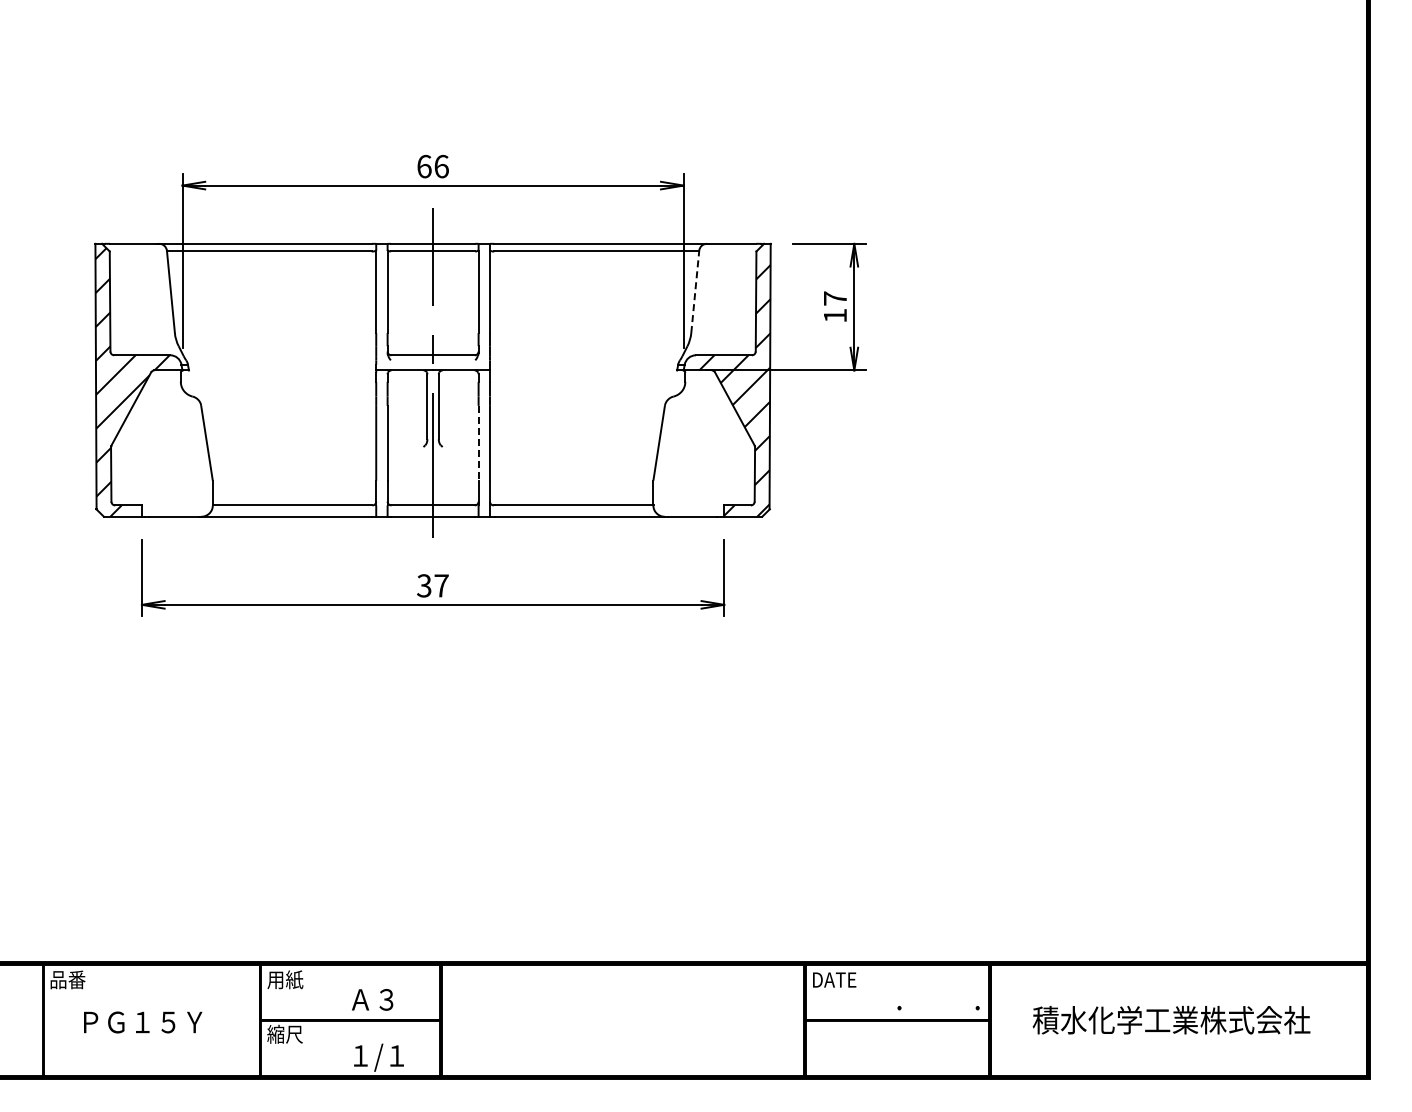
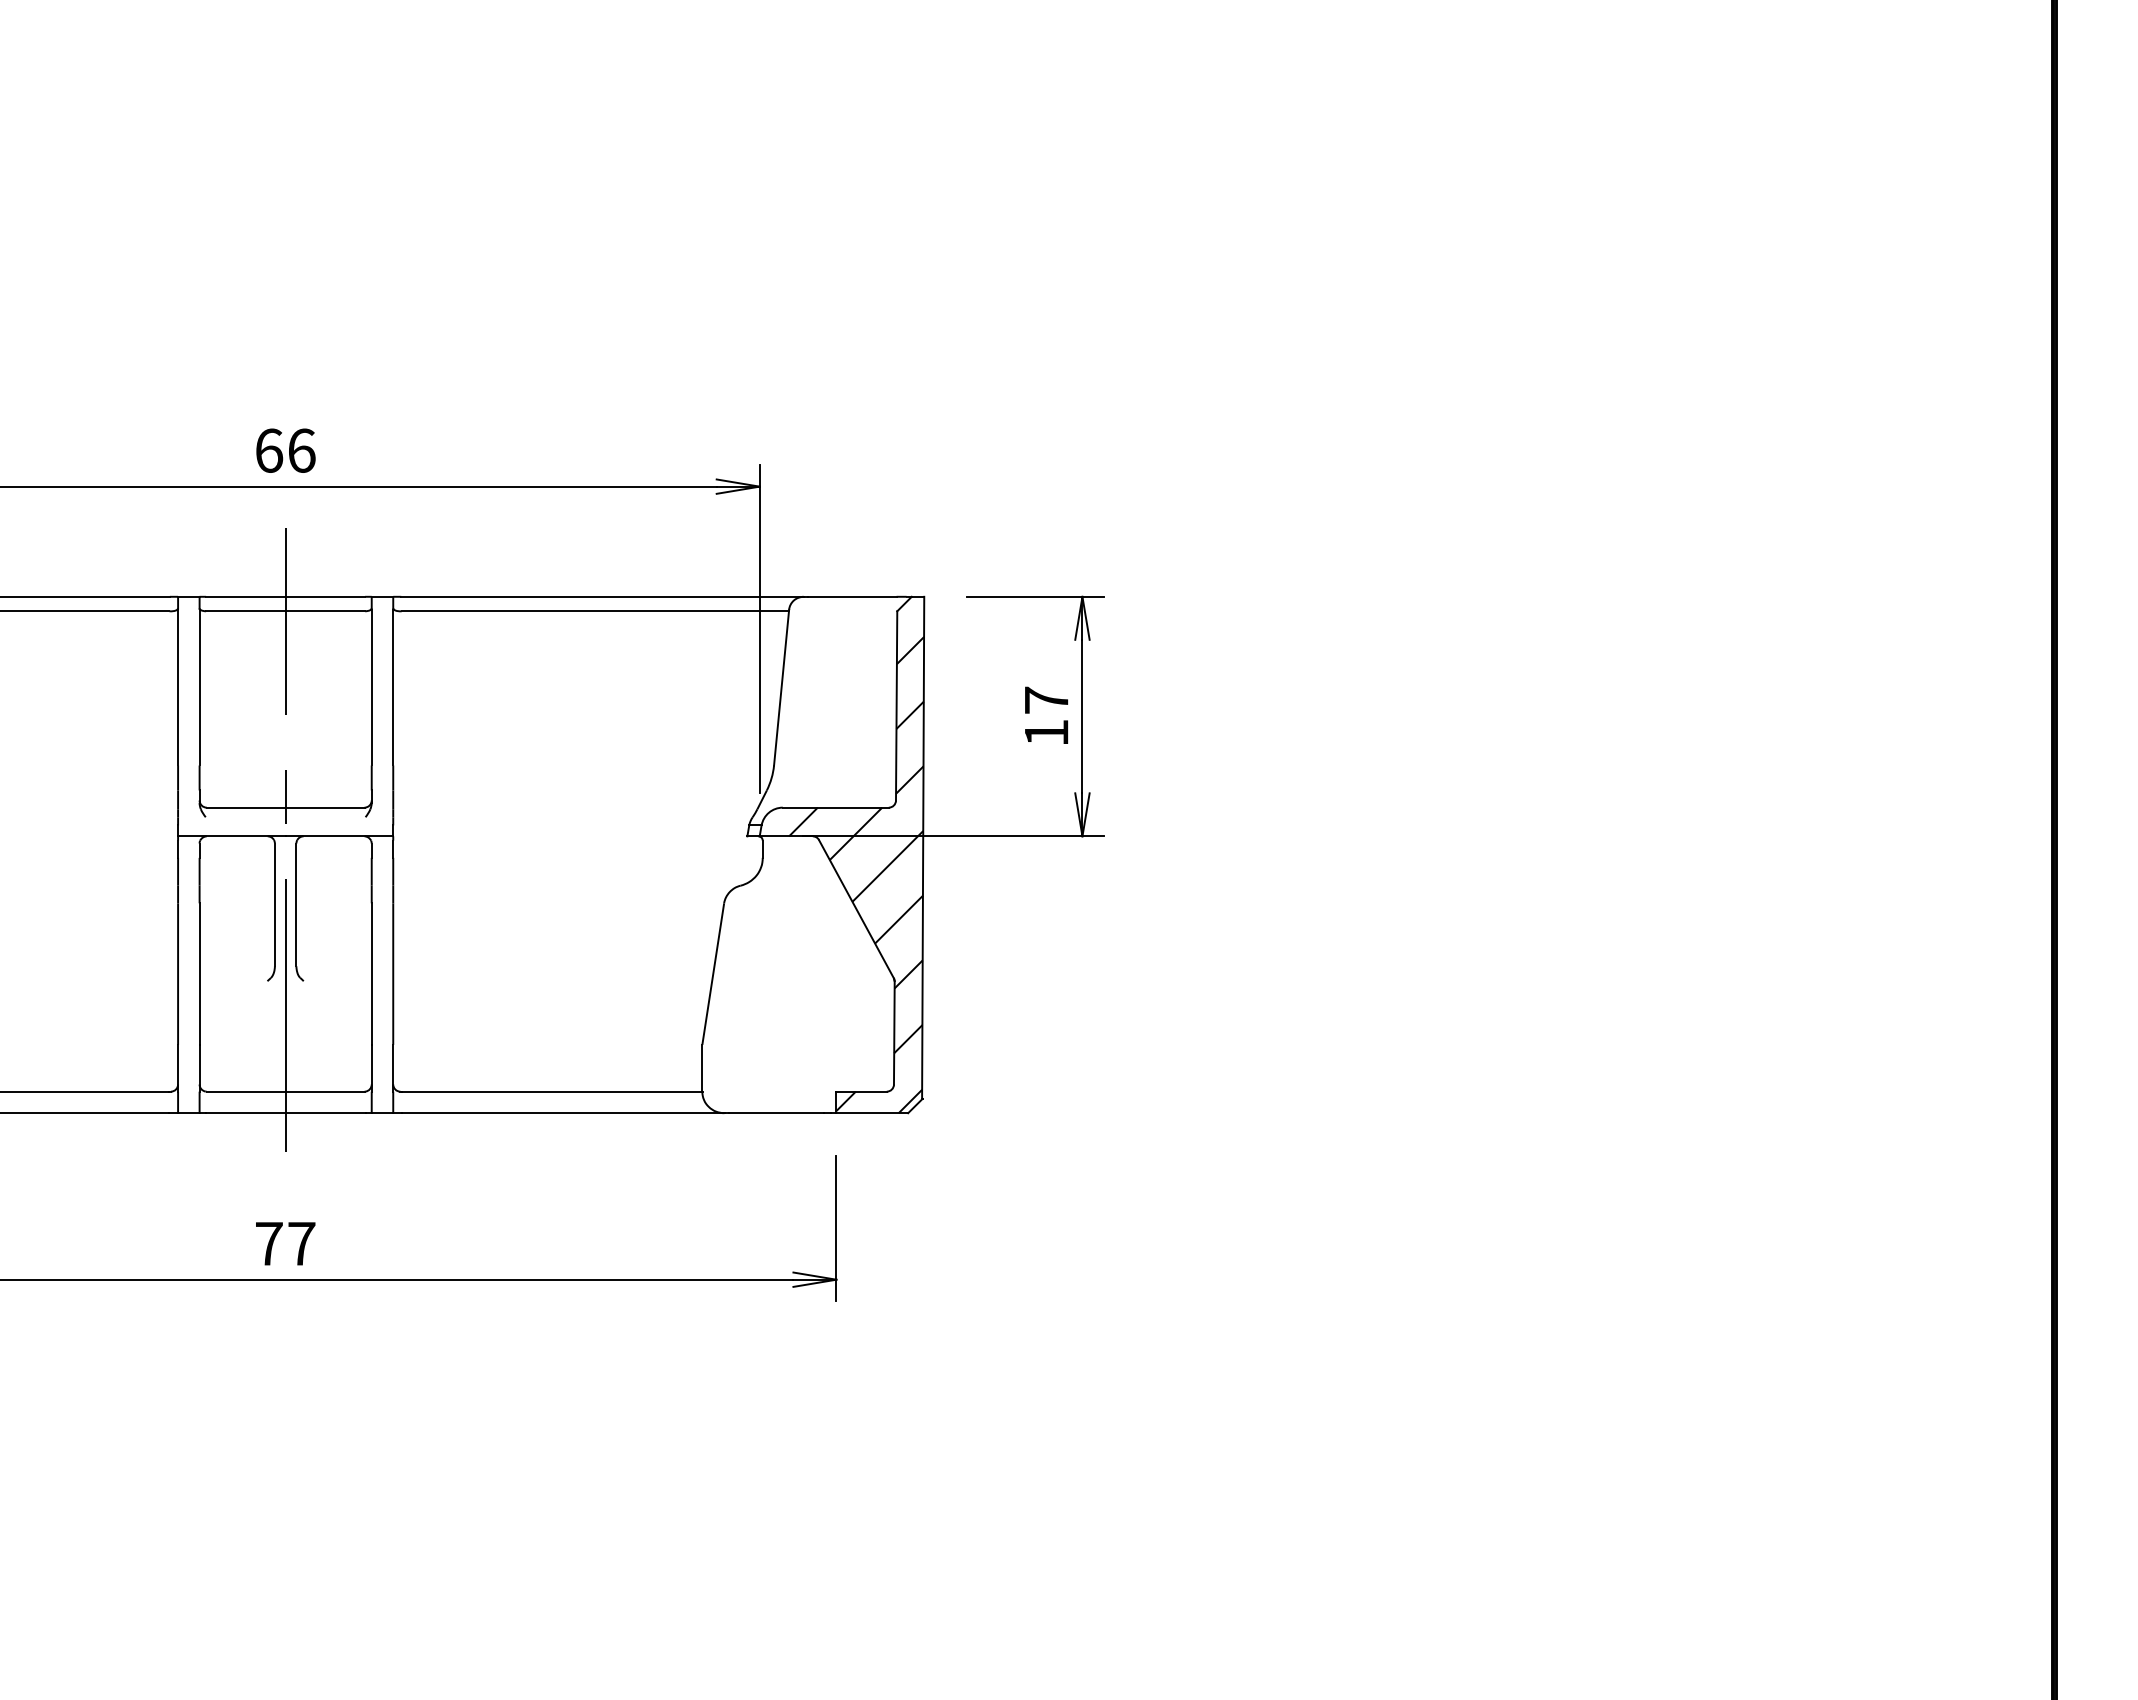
line: (695, 291) -> (782, 686), dashed -> solid
line: (478, 443) -> (371, 974), dashed -> solid
text: (424, 585) -> (269, 1243), 37 -> 77

